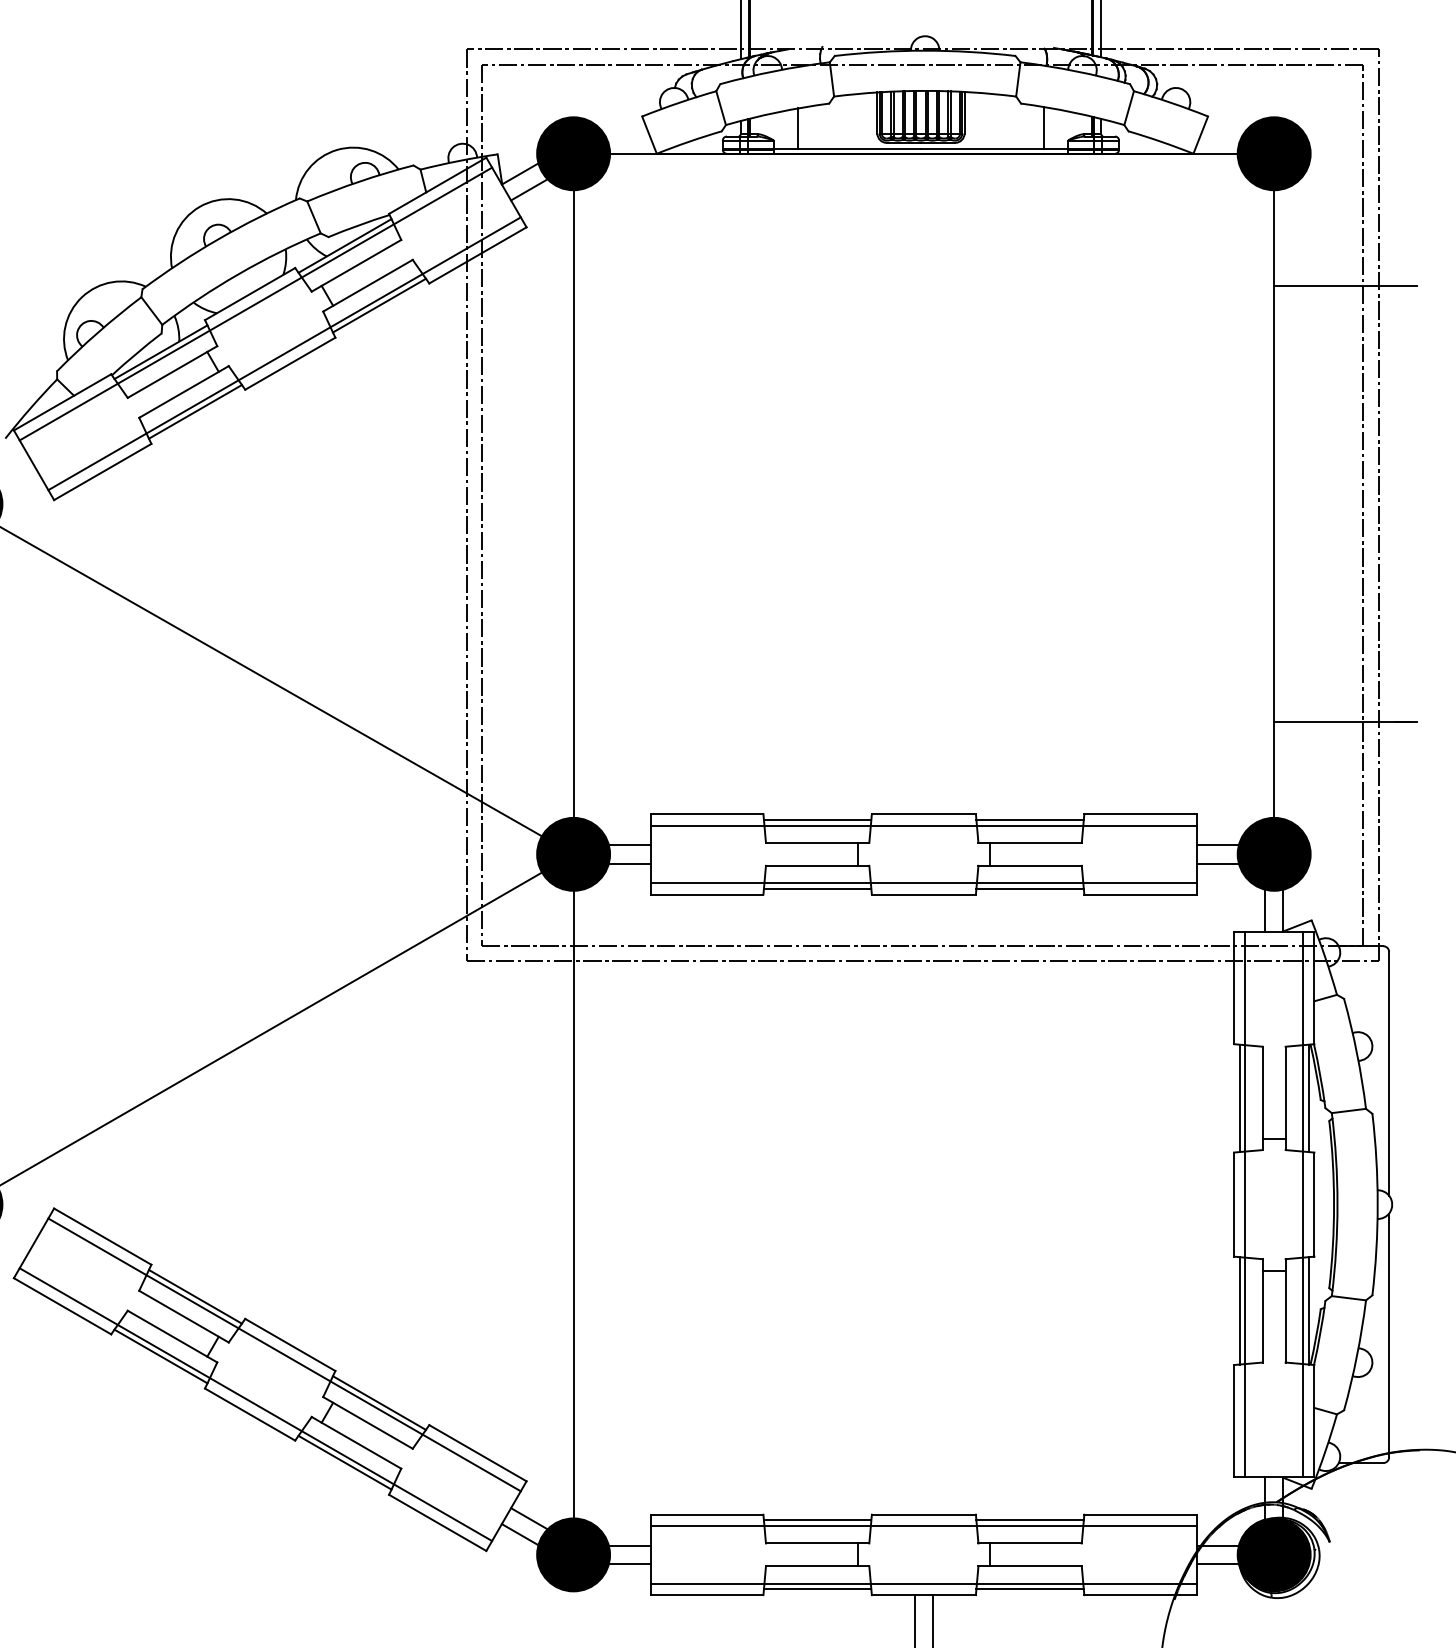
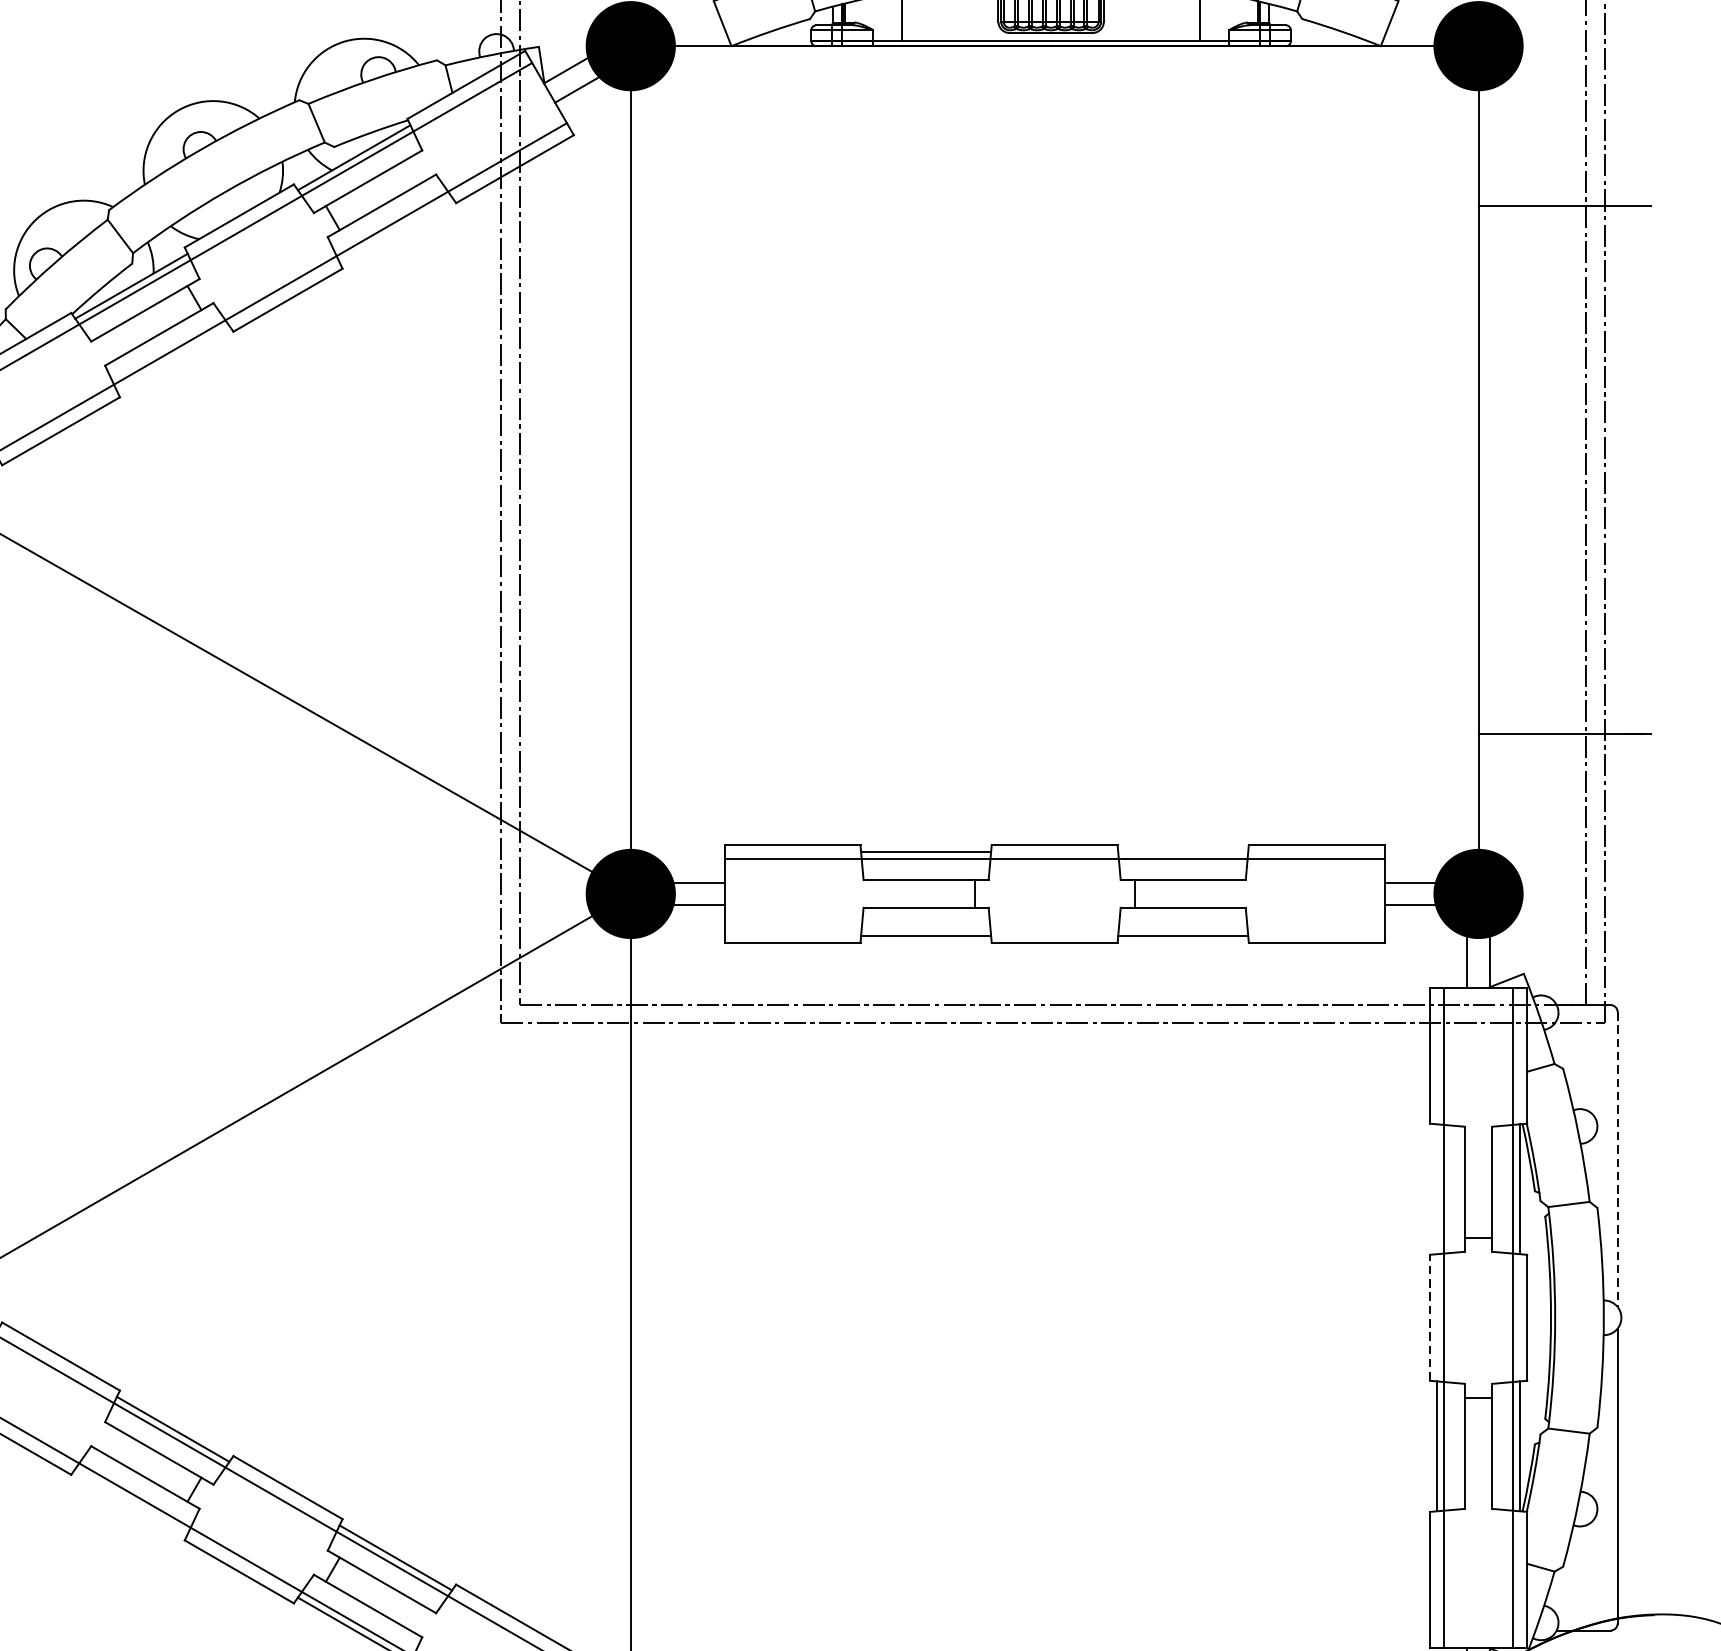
line: (379, 305) -> (395, 229), removed
line: (194, 411) -> (172, 358), removed
line: (1029, 819) -> (1182, 851), removed
line: (923, 883) -> (1054, 929), removed
line: (1389, 1073) -> (1618, 1159), solid -> dashed
line: (1239, 1098) -> (1436, 1189), removed
line: (1233, 1204) -> (1429, 1317), solid -> dashed
line: (160, 1356) -> (130, 1501), removed

